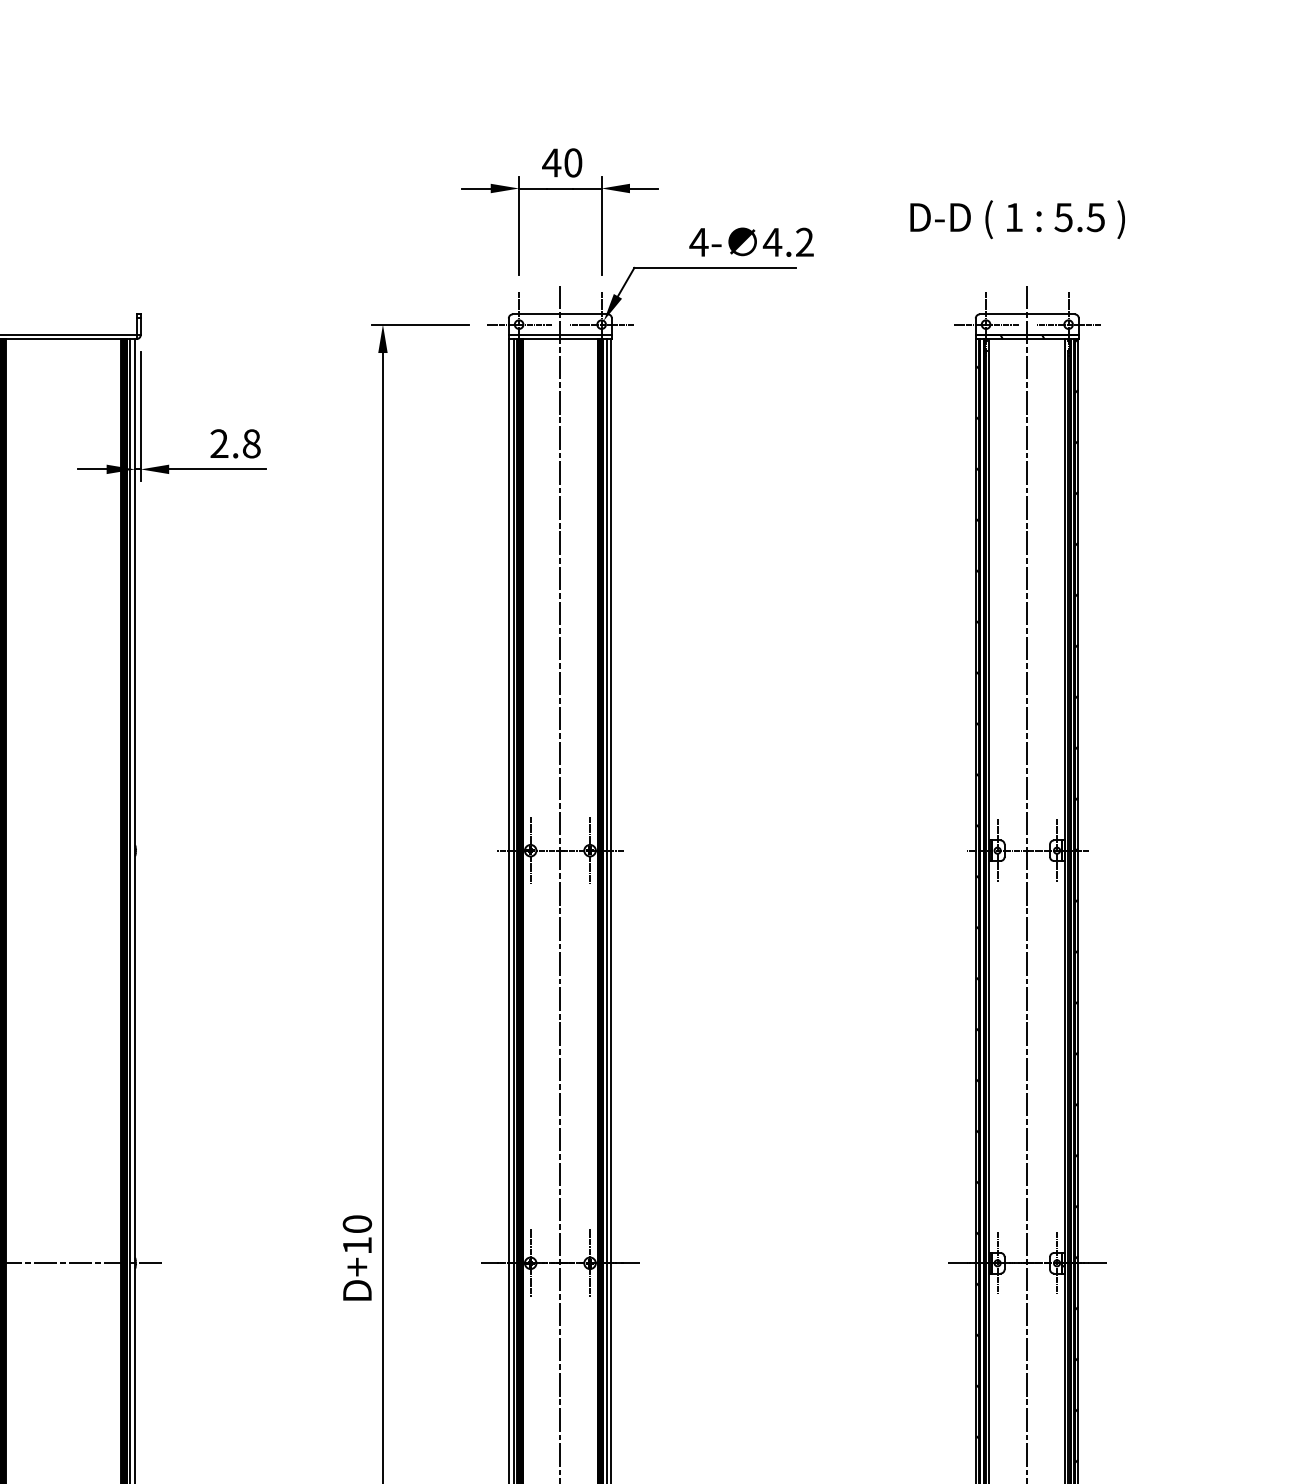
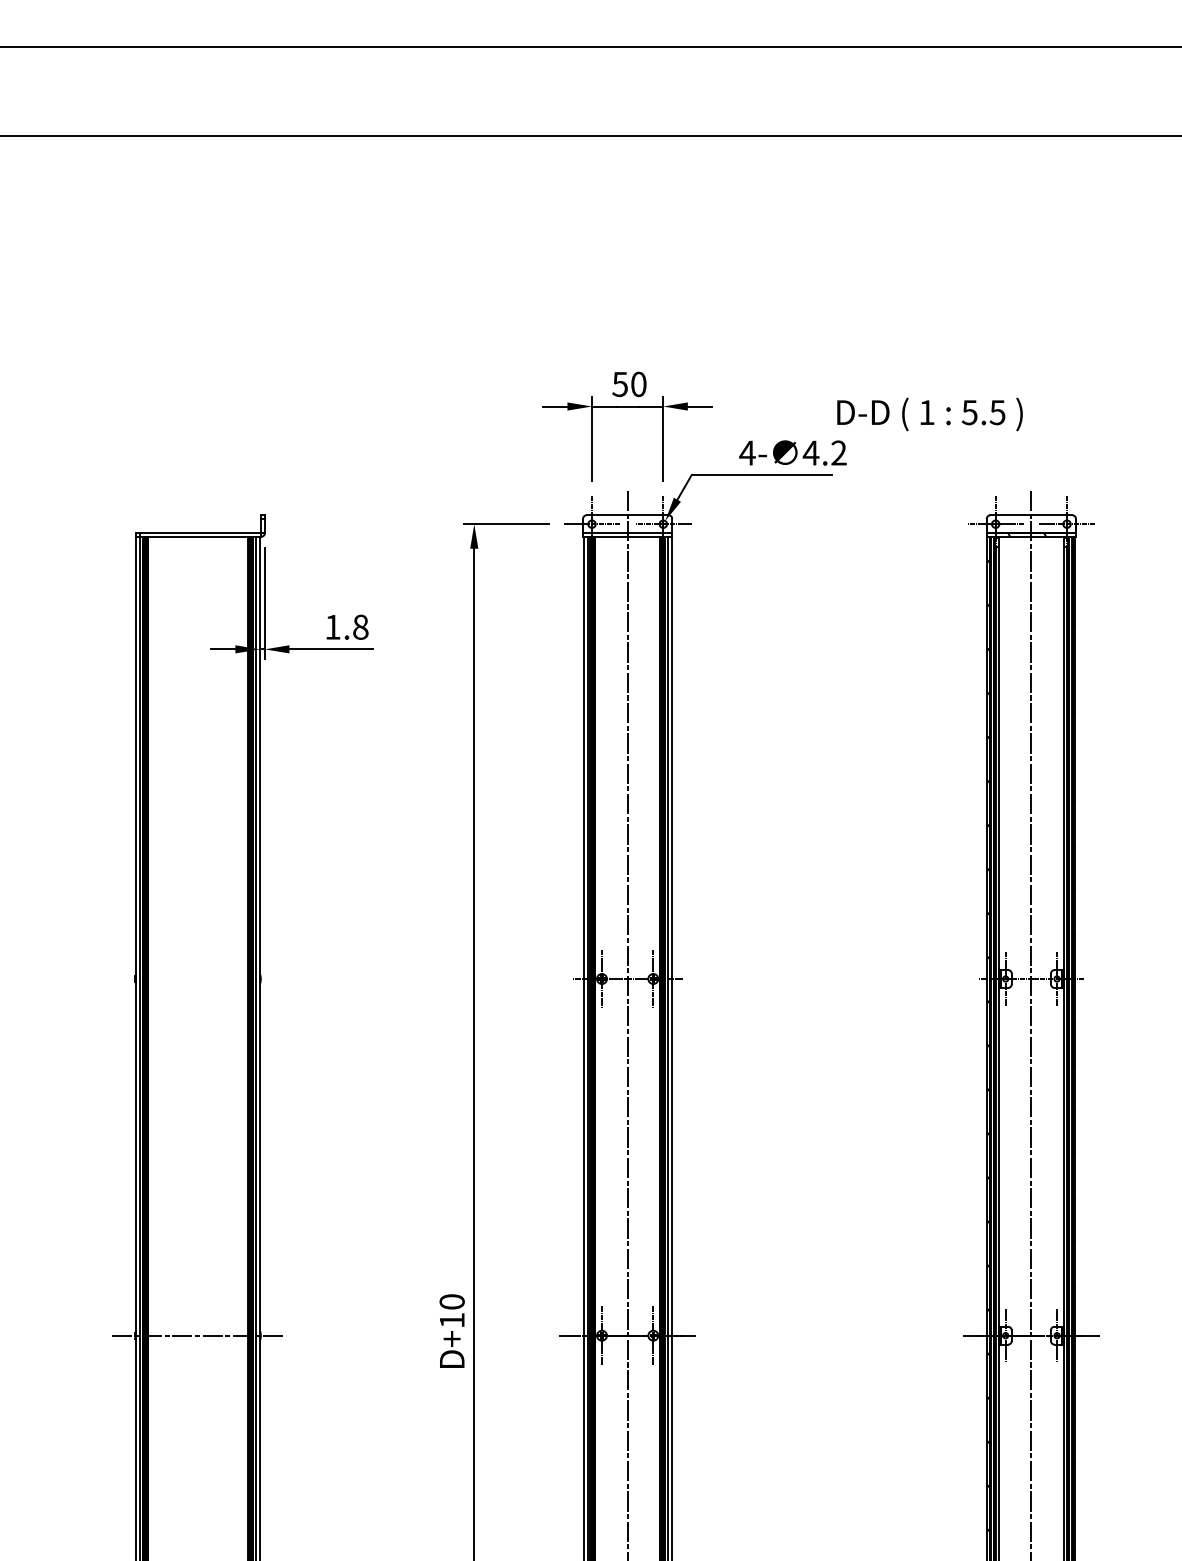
text: (550, 163) -> (619, 384), 40 -> 50
text: (1017, 219) -> (929, 414), moved
text: (218, 442) -> (332, 626), 2.8 -> 1.8

